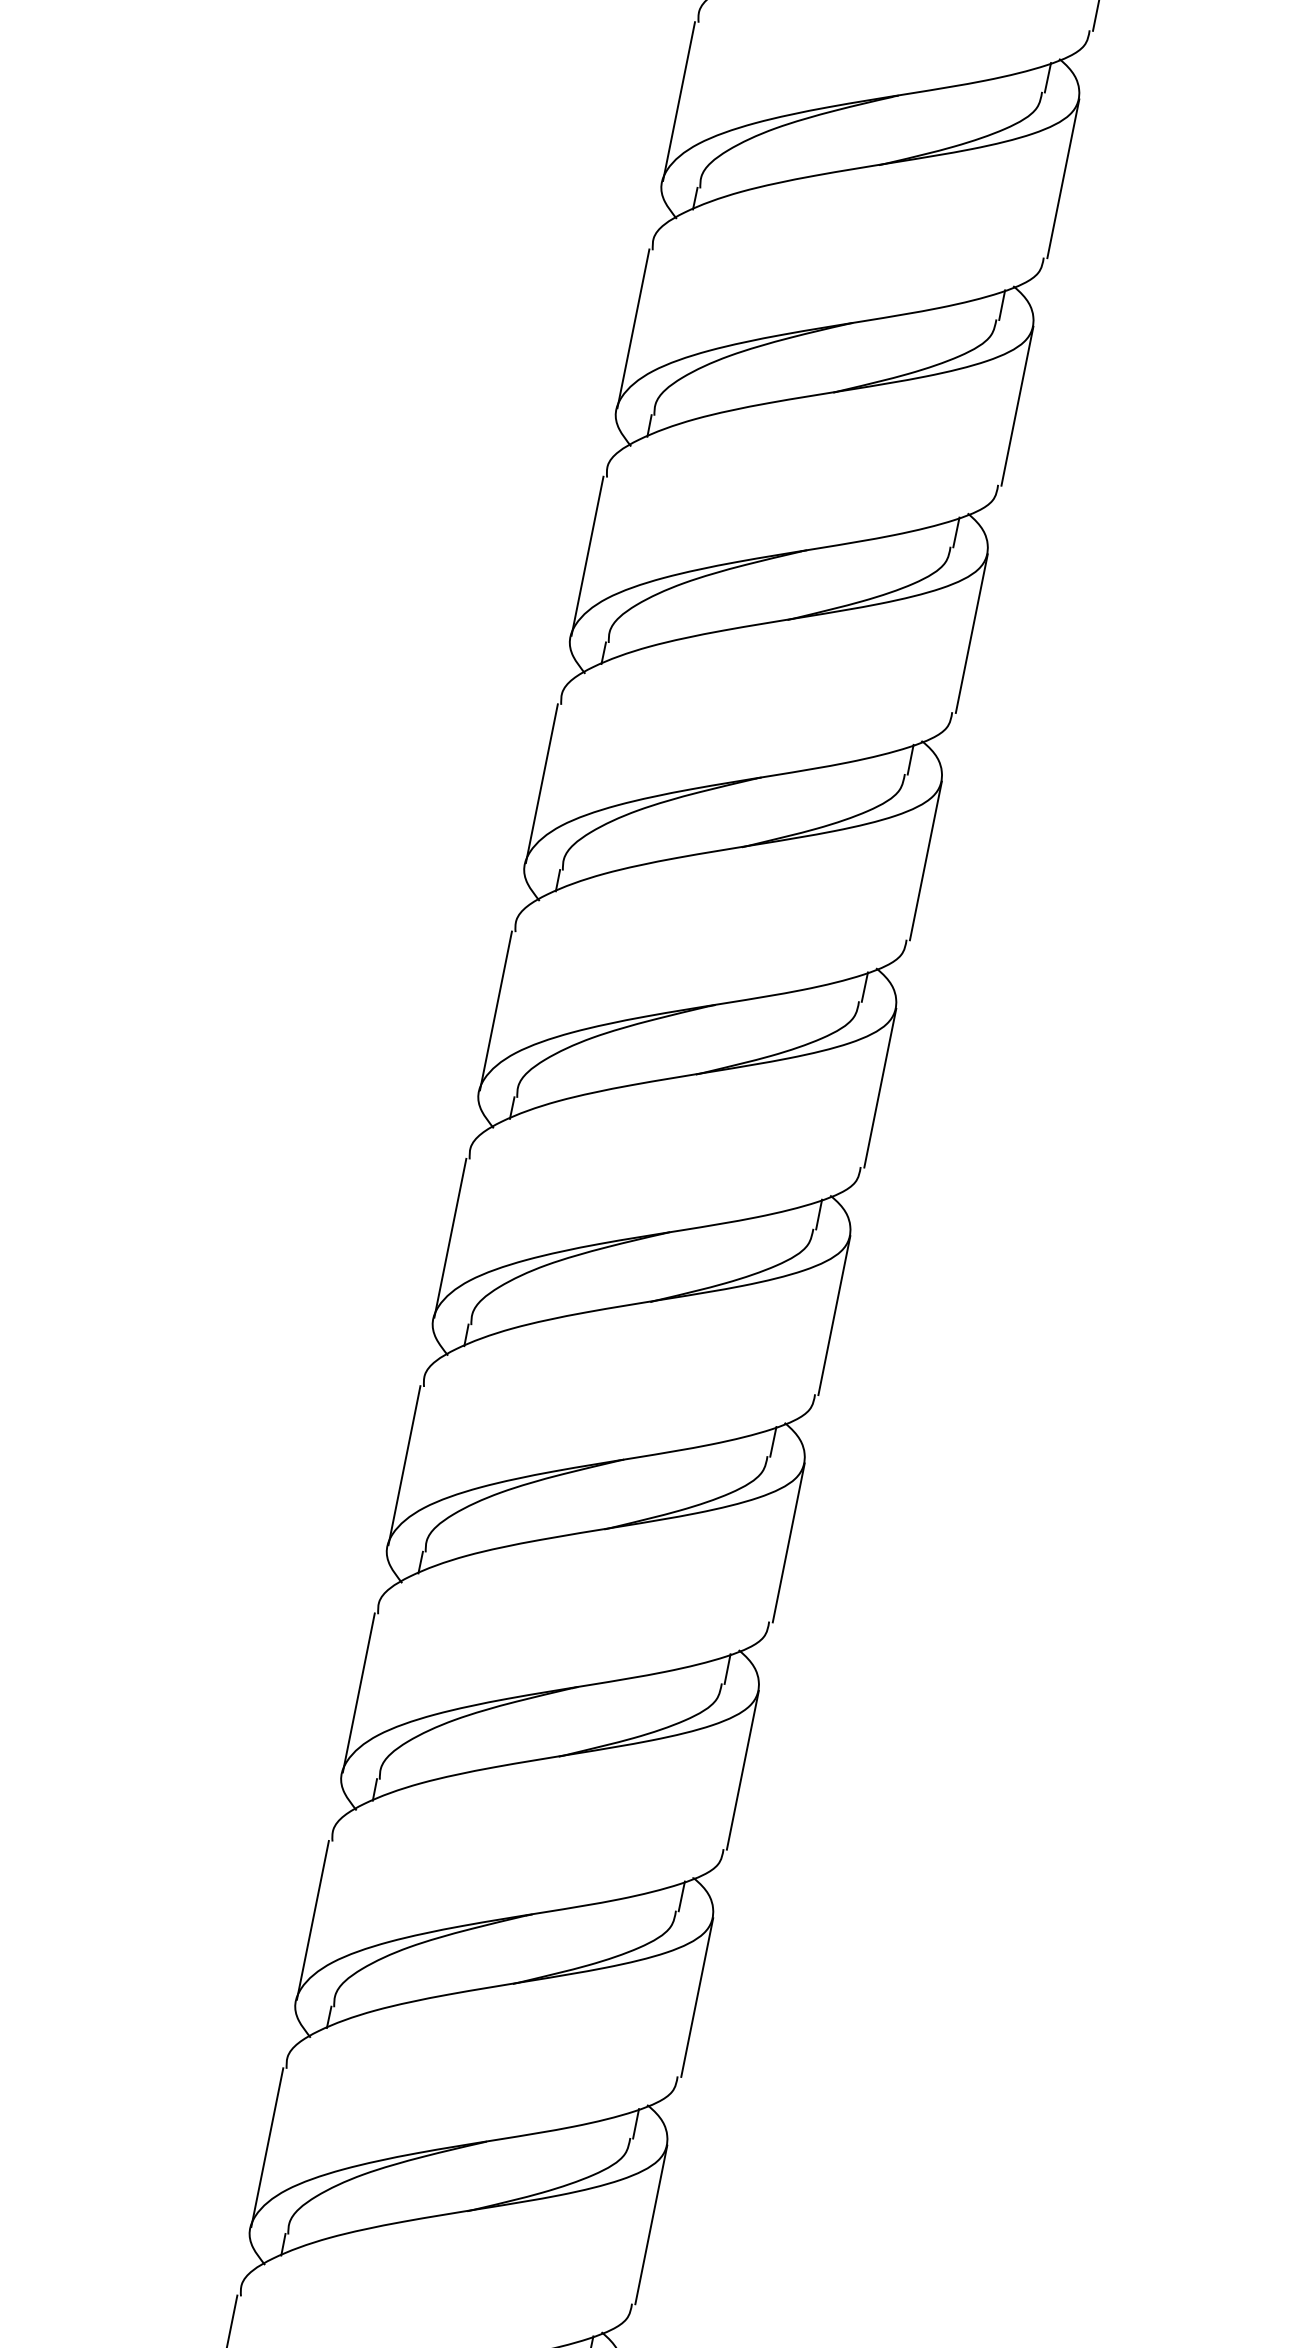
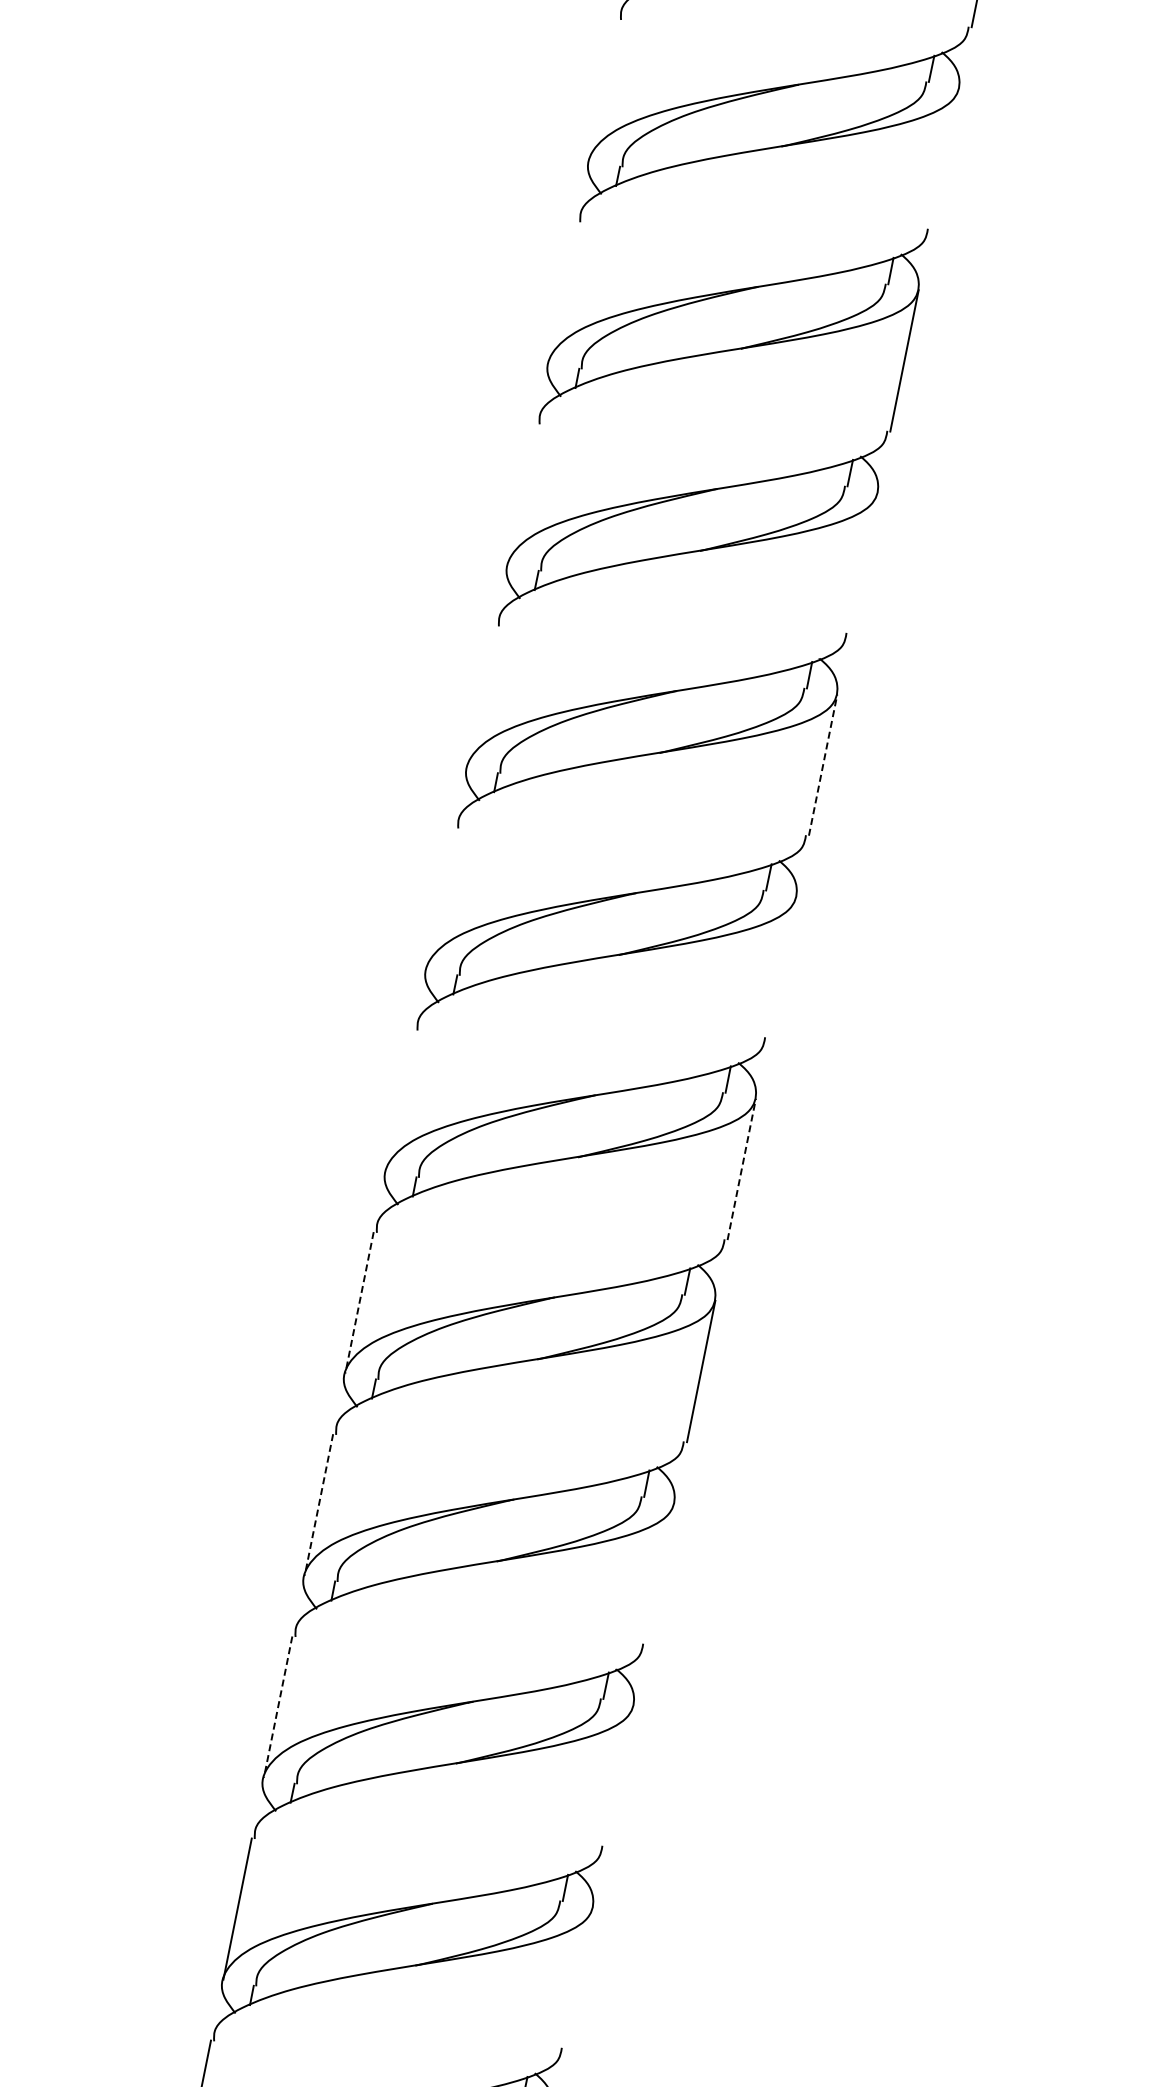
line: (678, 100) -> (603, 89), removed
line: (1063, 178) -> (945, 158), removed
line: (632, 328) -> (562, 291), removed
line: (587, 555) -> (522, 493), removed
line: (971, 632) -> (863, 562), removed
line: (541, 783) -> (481, 696), removed
line: (926, 861) -> (823, 765), solid -> dashed
line: (495, 1010) -> (440, 898), removed
line: (880, 1087) -> (782, 966), removed
line: (450, 1238) -> (400, 1100), removed
line: (834, 1314) -> (741, 1168), solid -> dashed
line: (404, 1466) -> (359, 1303), solid -> dashed
line: (358, 1693) -> (318, 1505), solid -> dashed
line: (742, 1770) -> (660, 1573), removed
line: (313, 1920) -> (278, 1707), solid -> dashed
line: (696, 1997) -> (619, 1775), removed
line: (650, 2224) -> (578, 1977), removed

